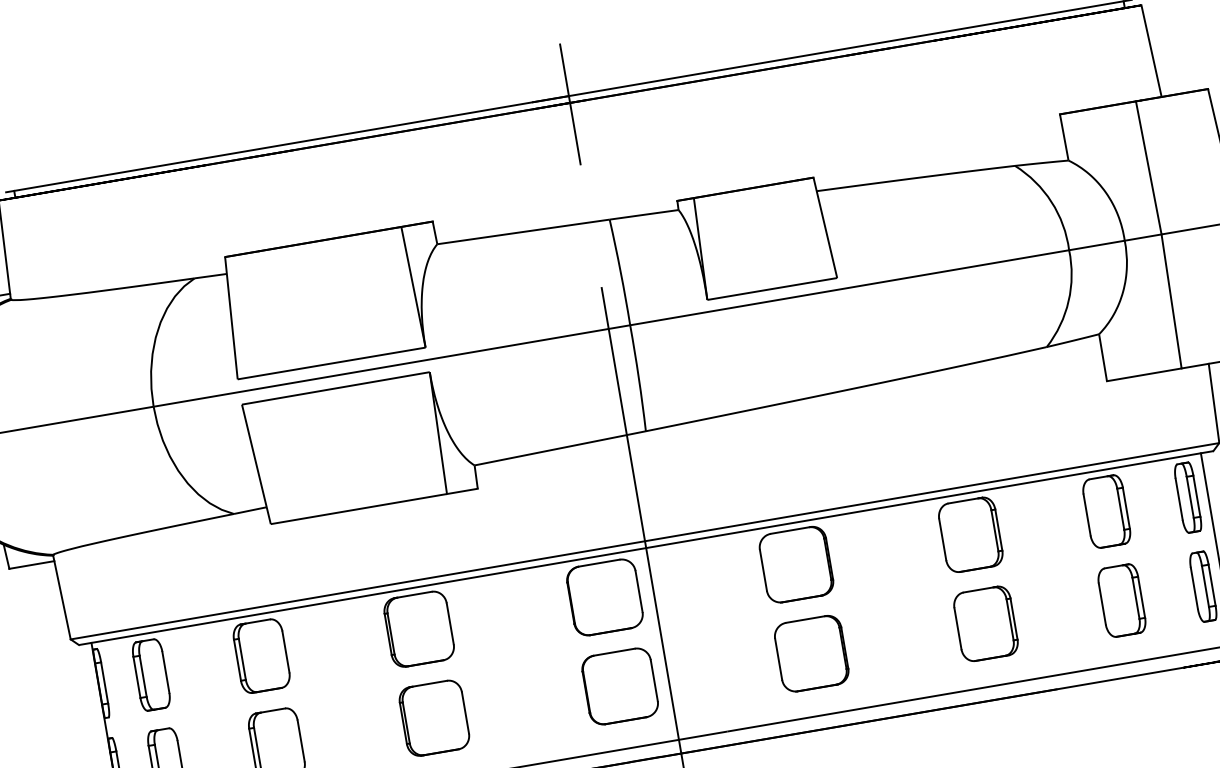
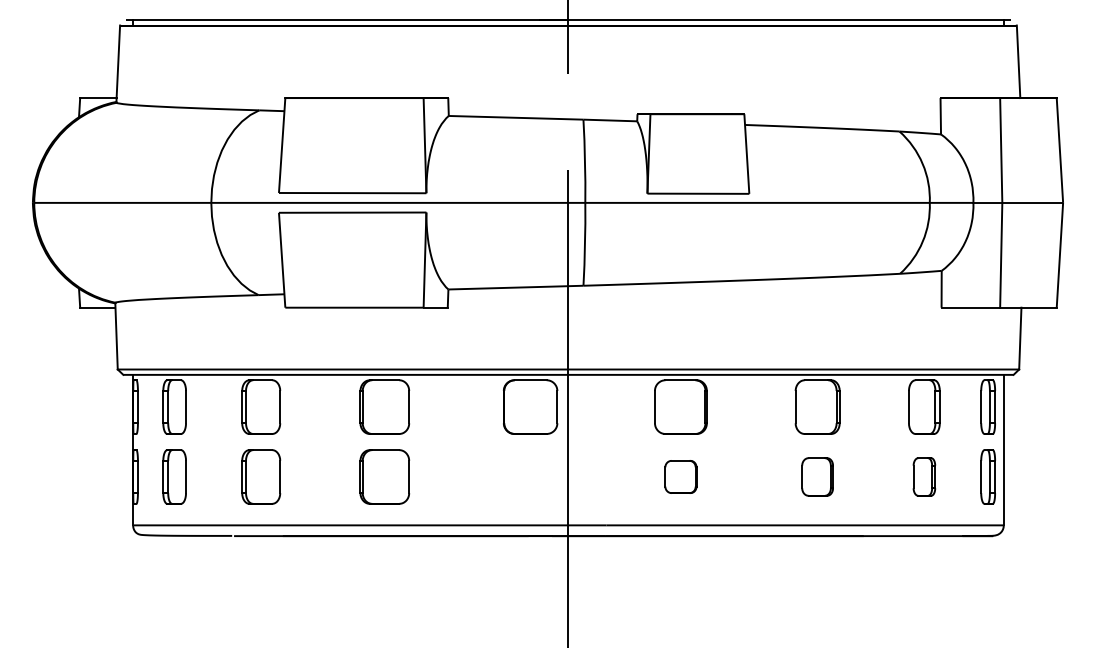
part: (1121, 600) -> (924, 476), size x0.7
part: (985, 623) -> (817, 476), size x0.7
part: (811, 653) -> (680, 476), size x0.6
part: (619, 685) -> (530, 476), removed

